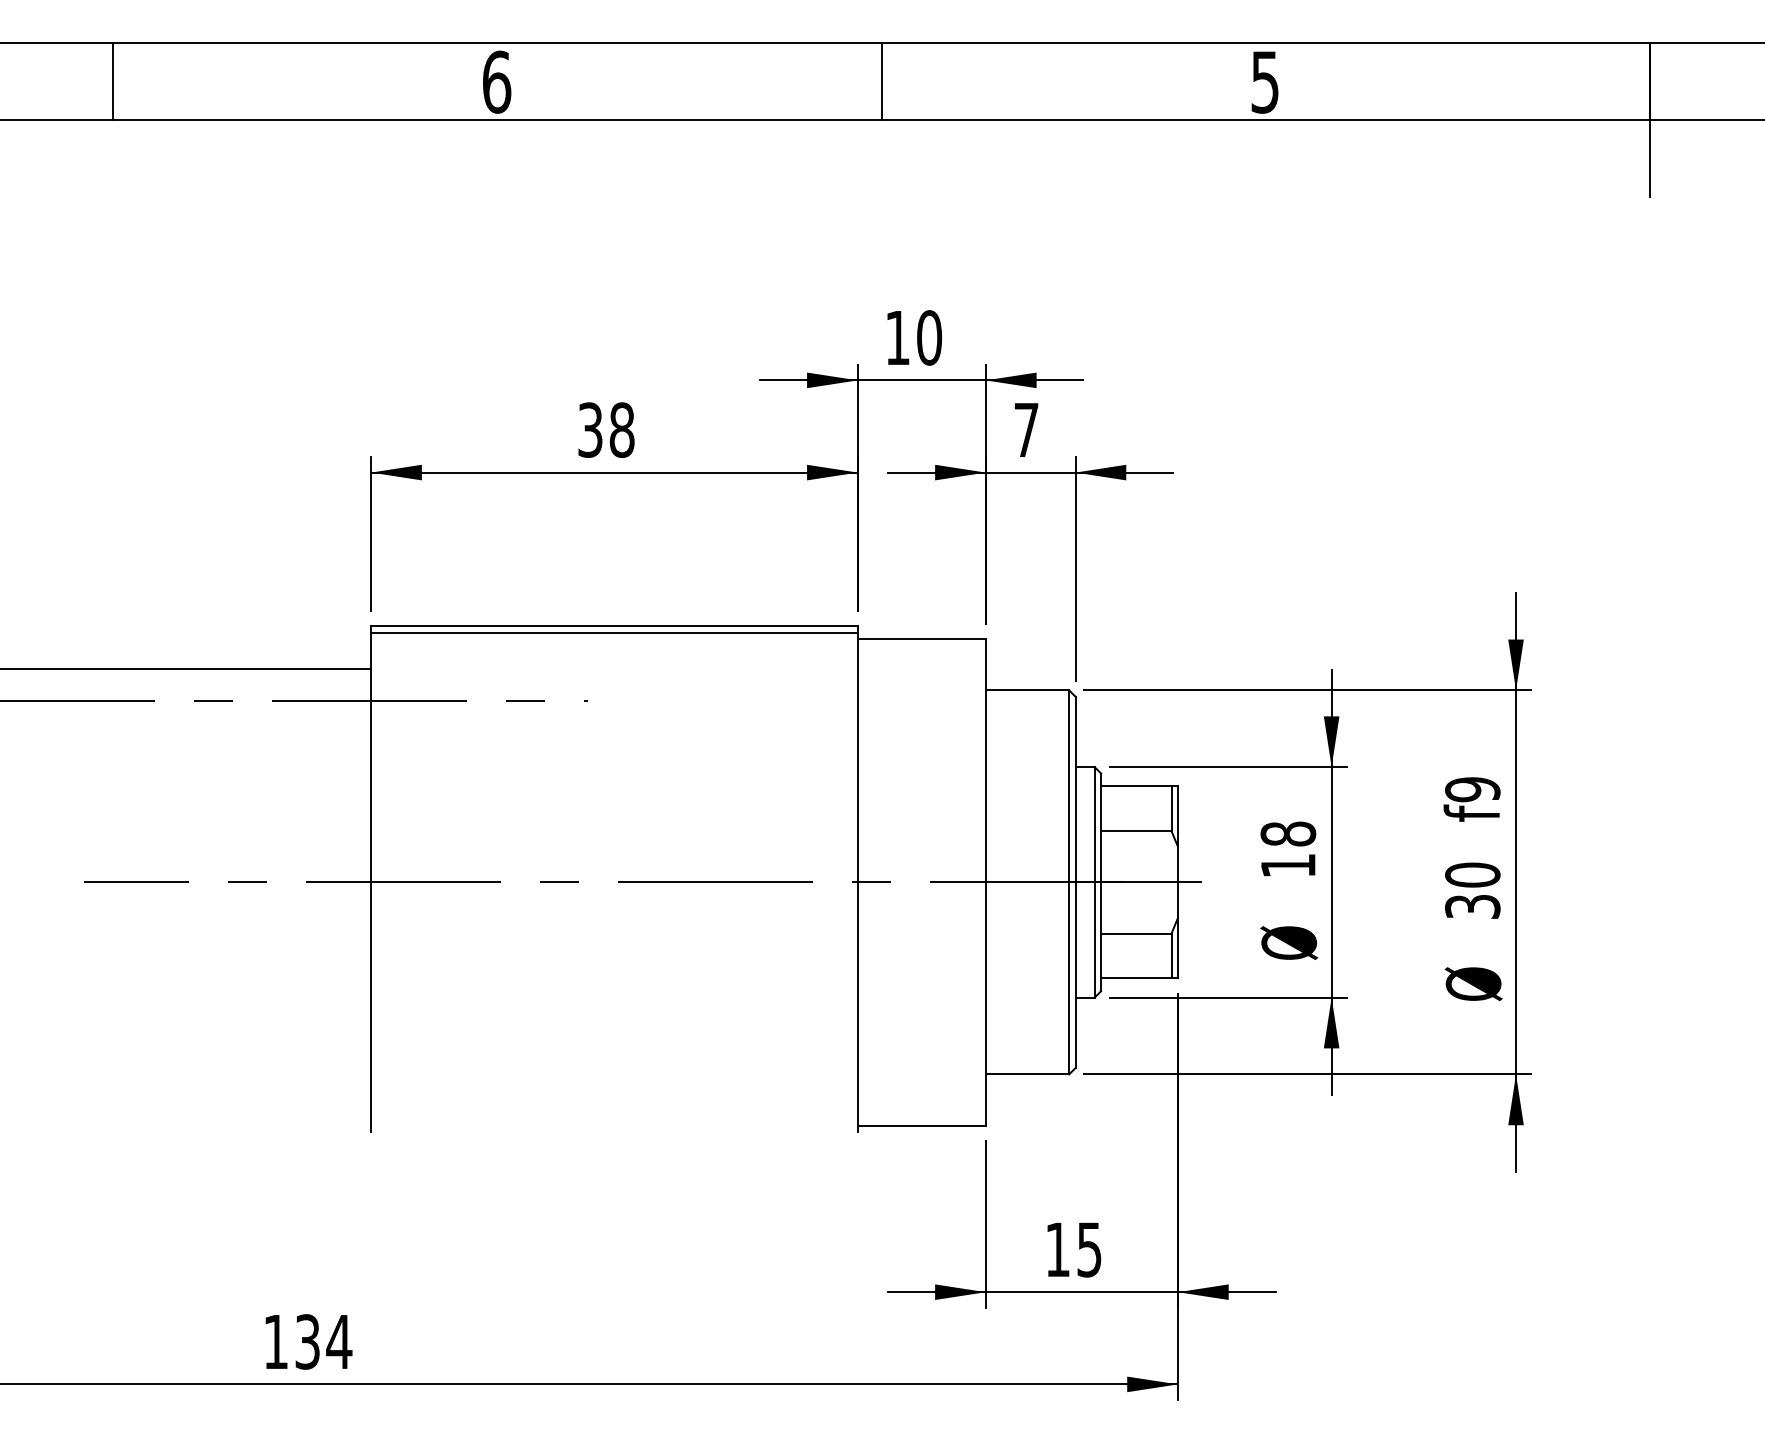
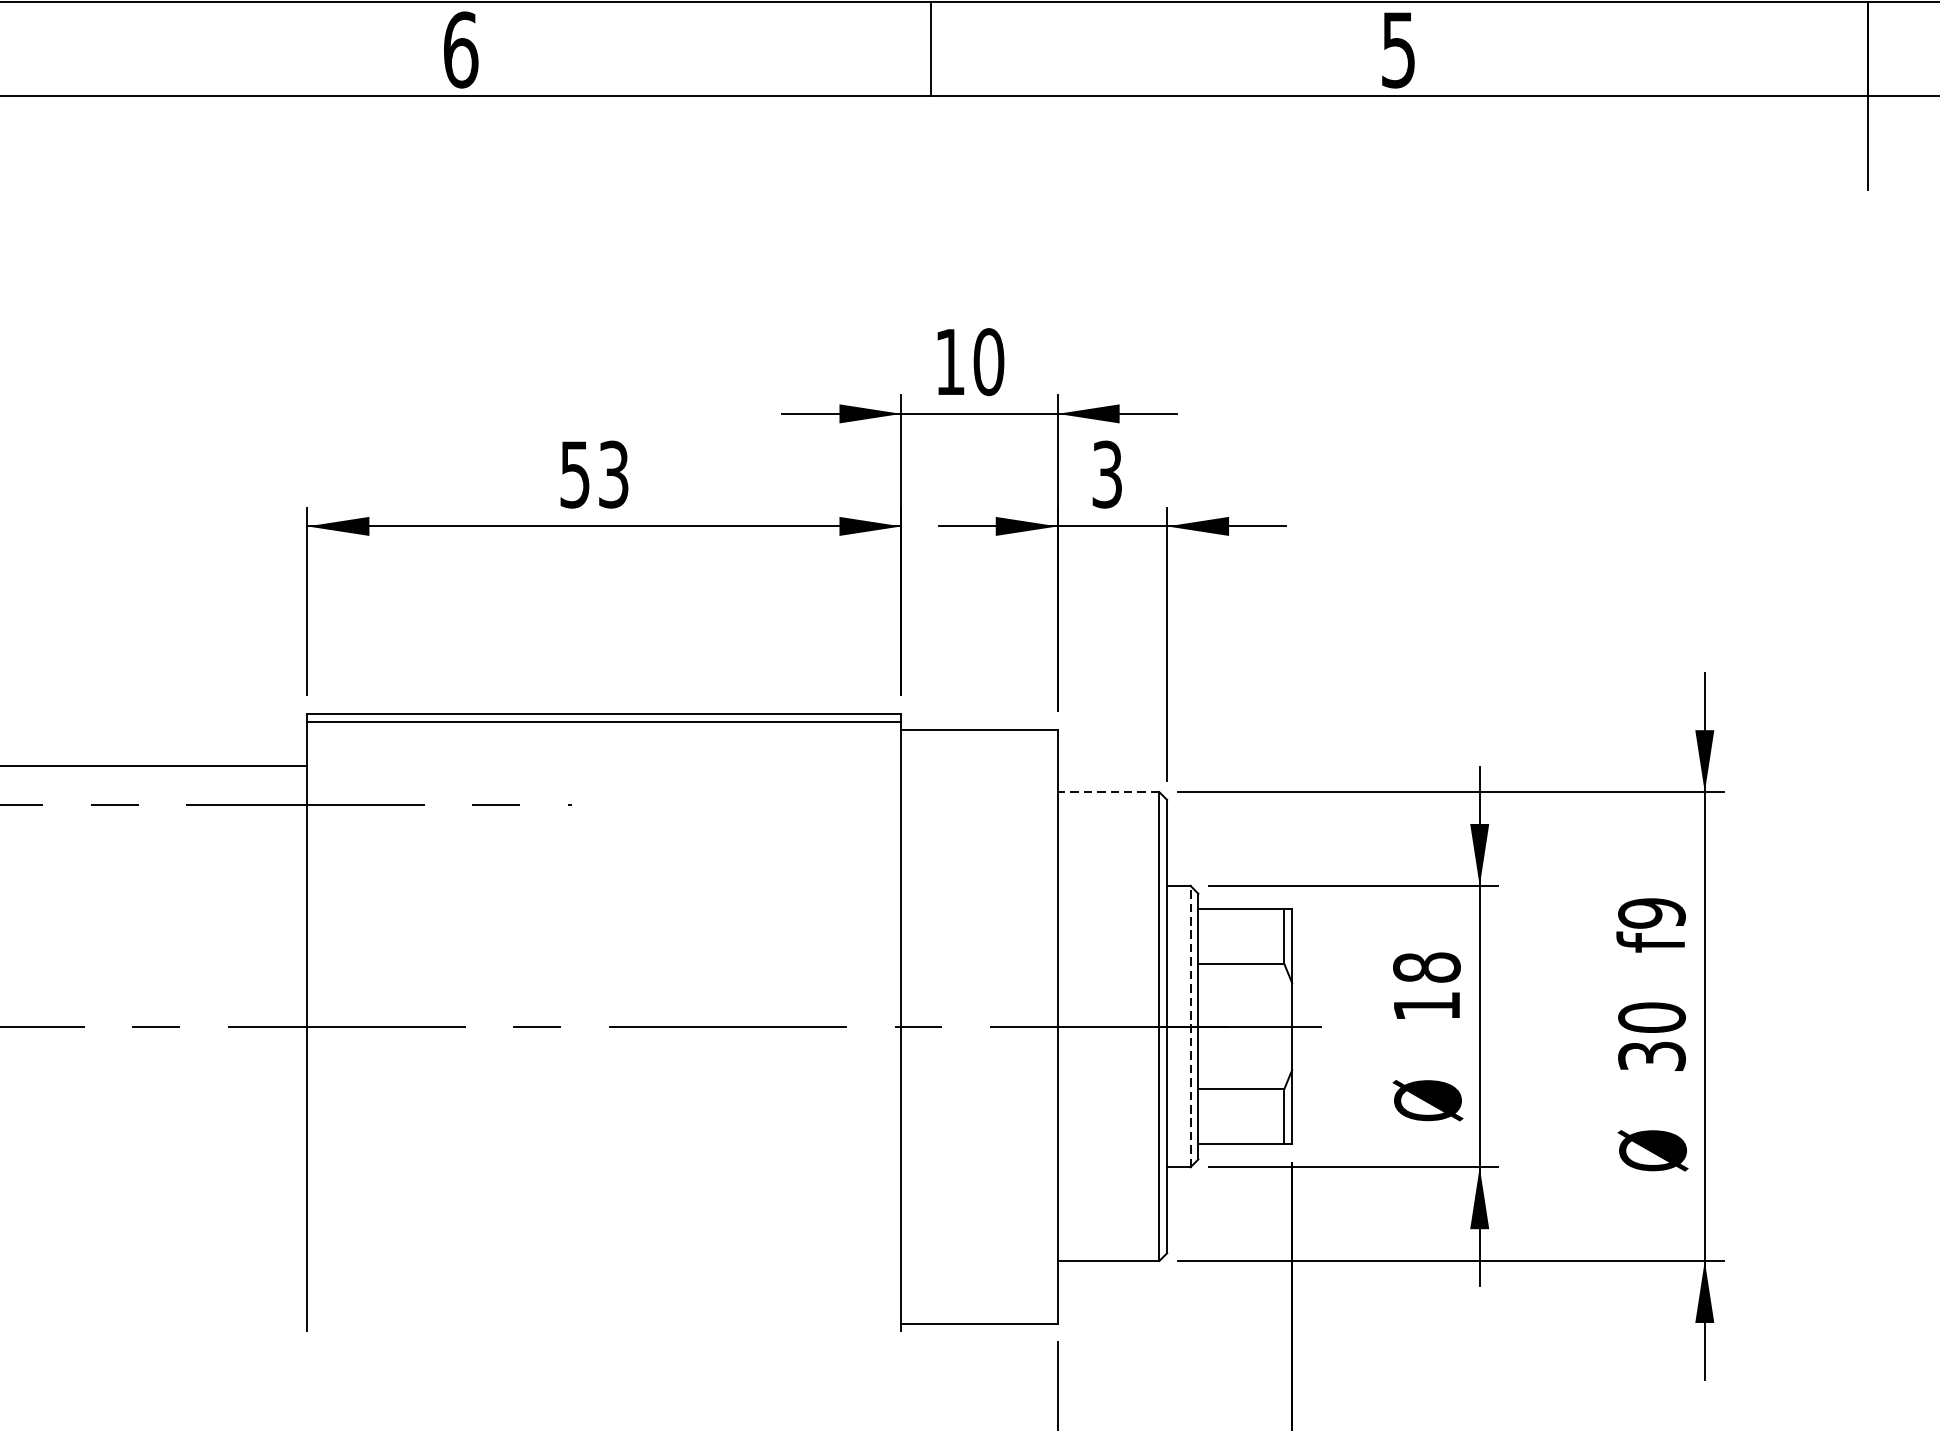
text: (606, 429) -> (594, 473), 38 -> 53
text: (1026, 429) -> (1107, 473), 7 -> 3
line: (1027, 690) -> (1108, 792), solid -> dashed
line: (1094, 881) -> (1190, 1025), solid -> dashed

